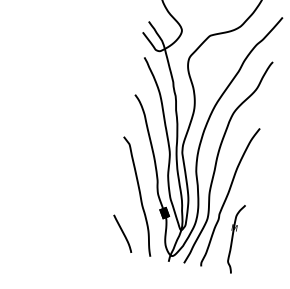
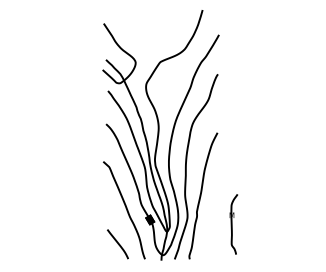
part: (234, 238) -> (233, 224), moved

